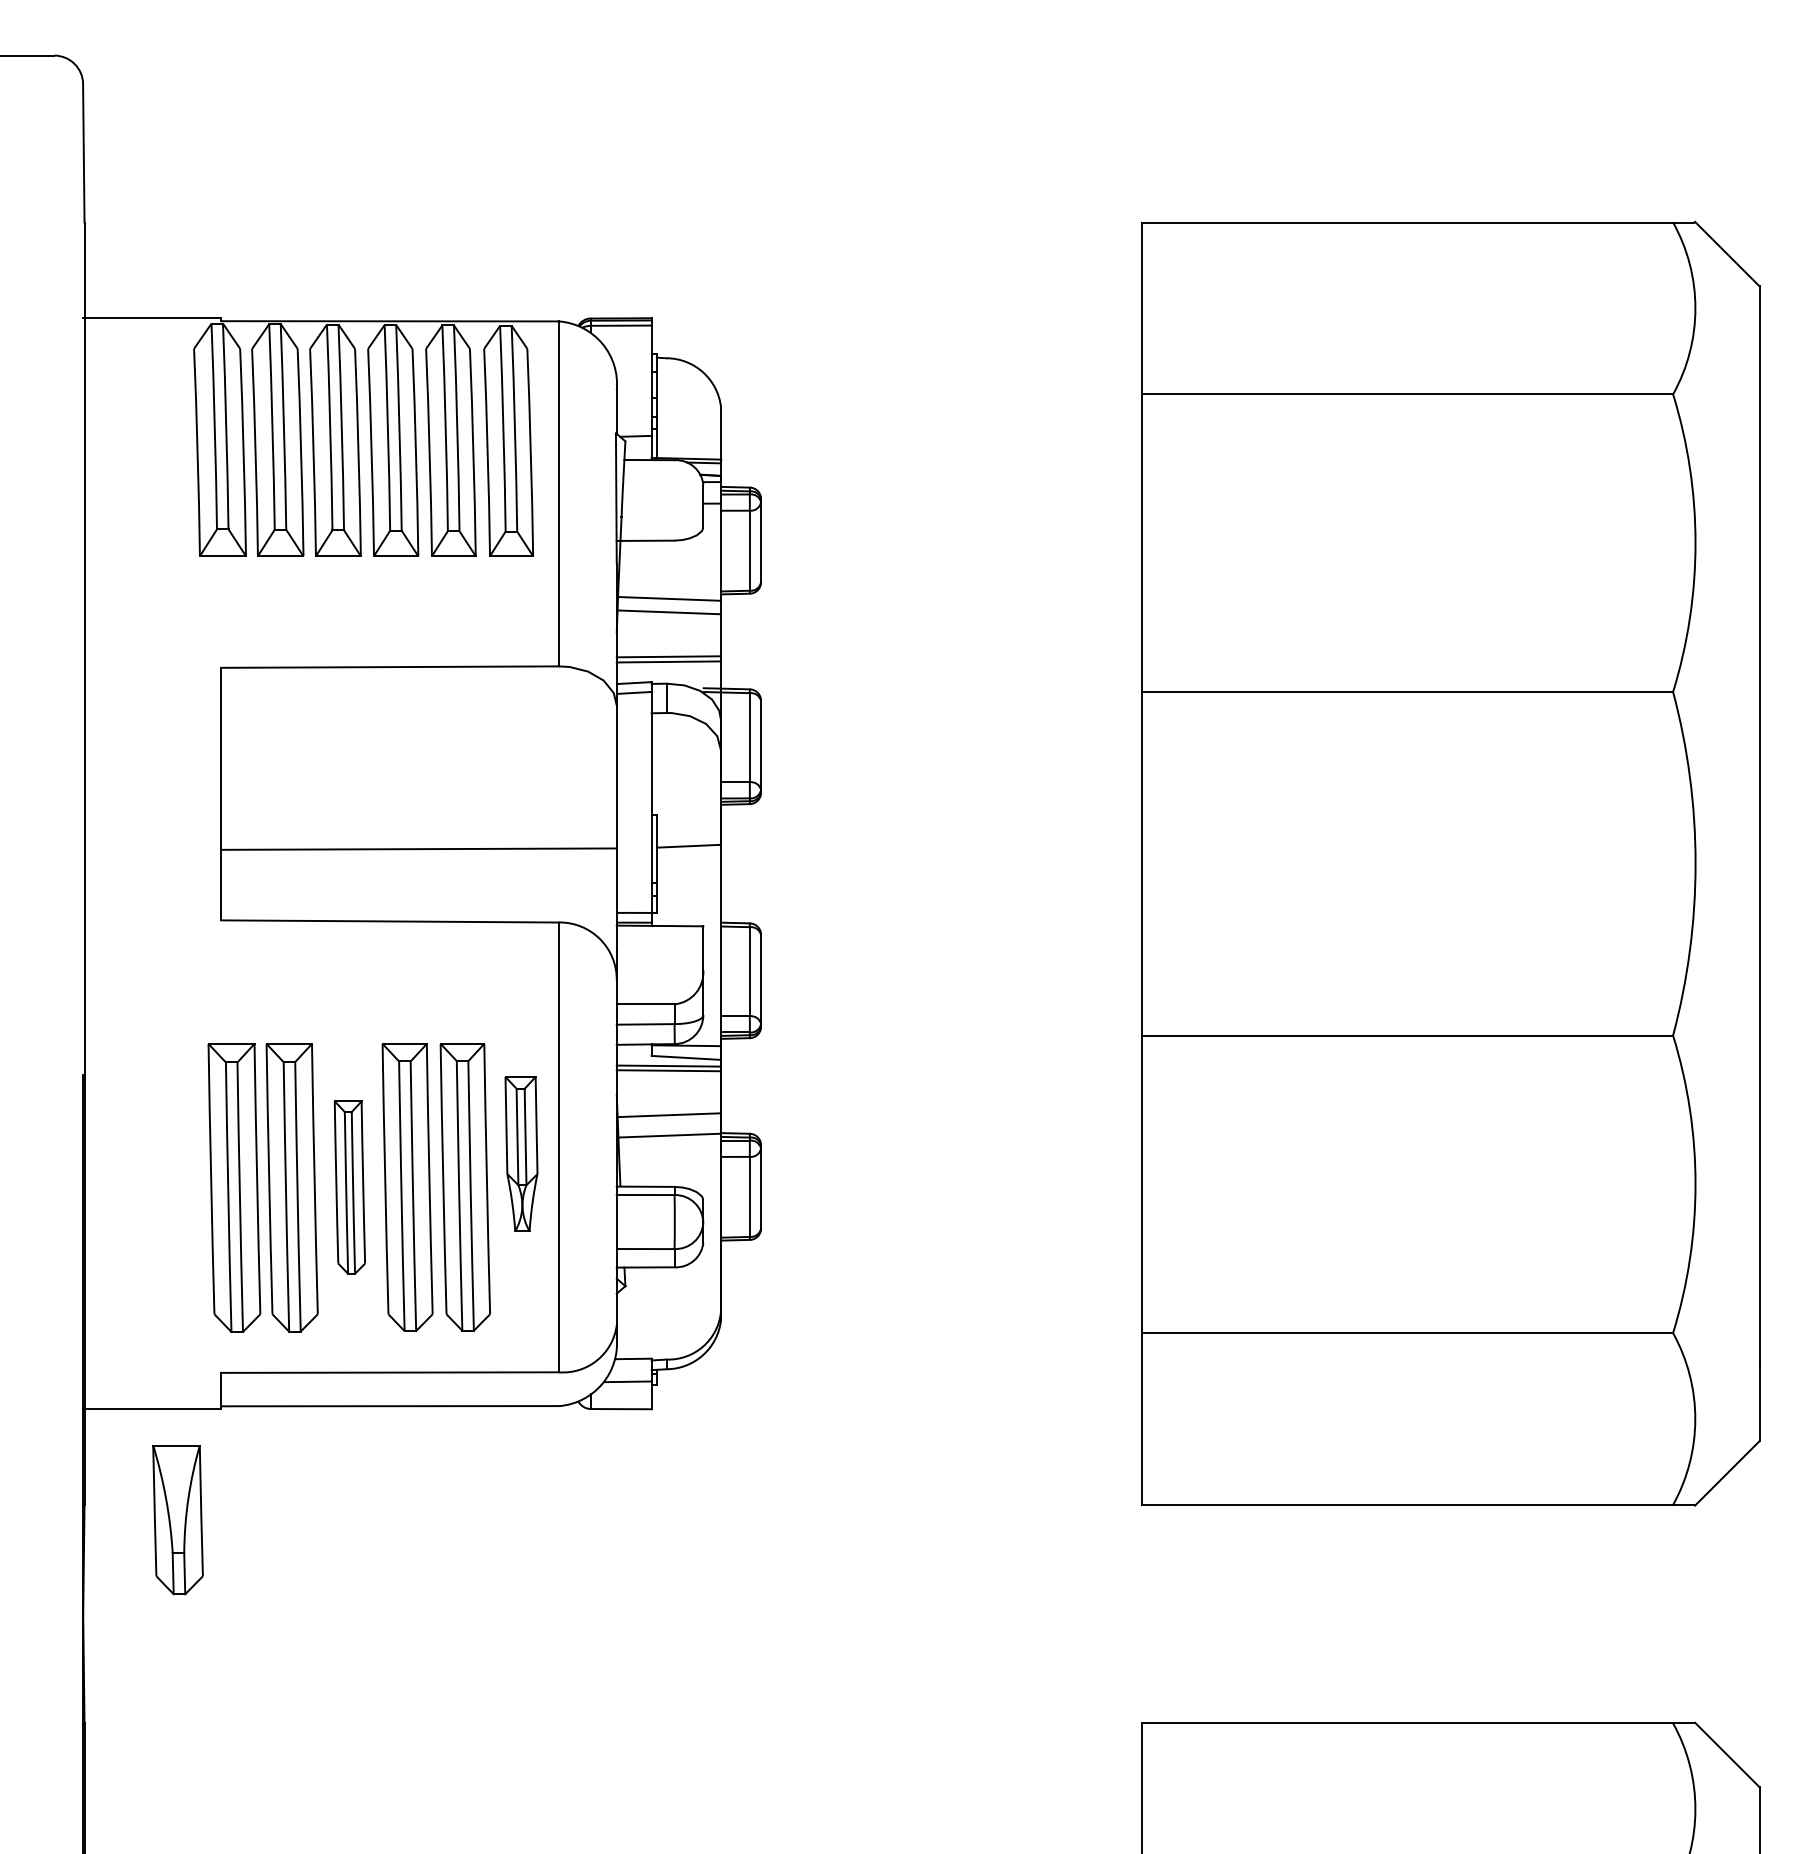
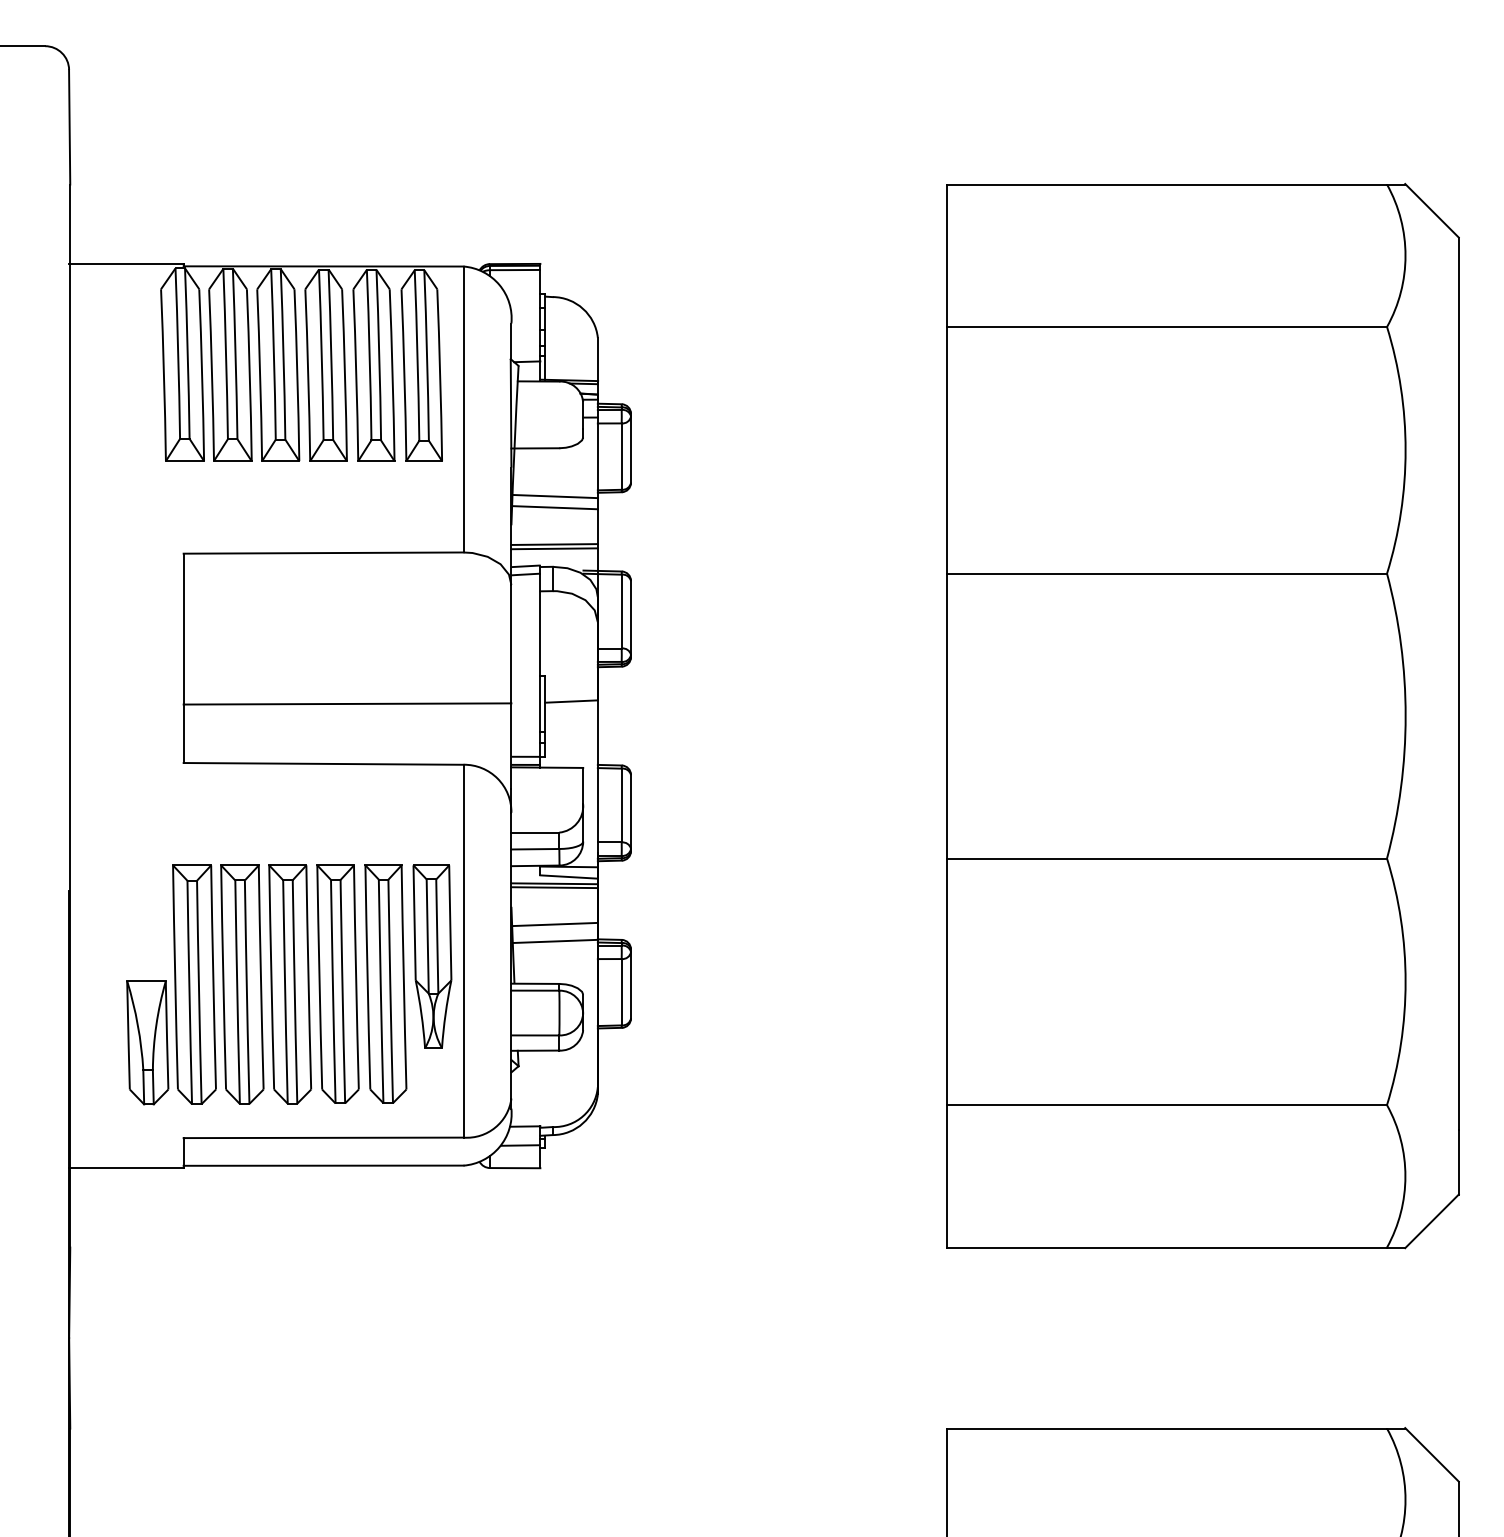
part: (521, 1153) -> (432, 956), size x1.43
part: (349, 1187) -> (289, 984), size x1.67
part: (177, 1520) -> (147, 1043), moved

